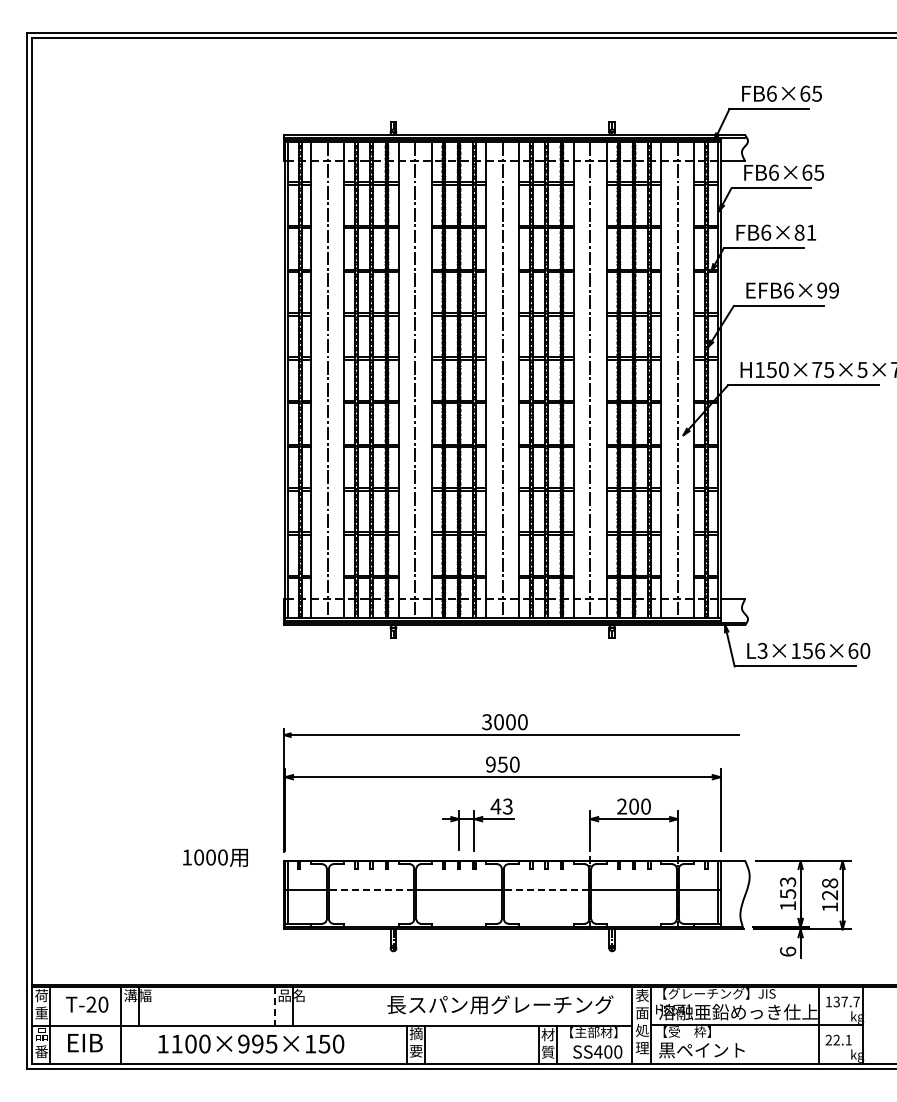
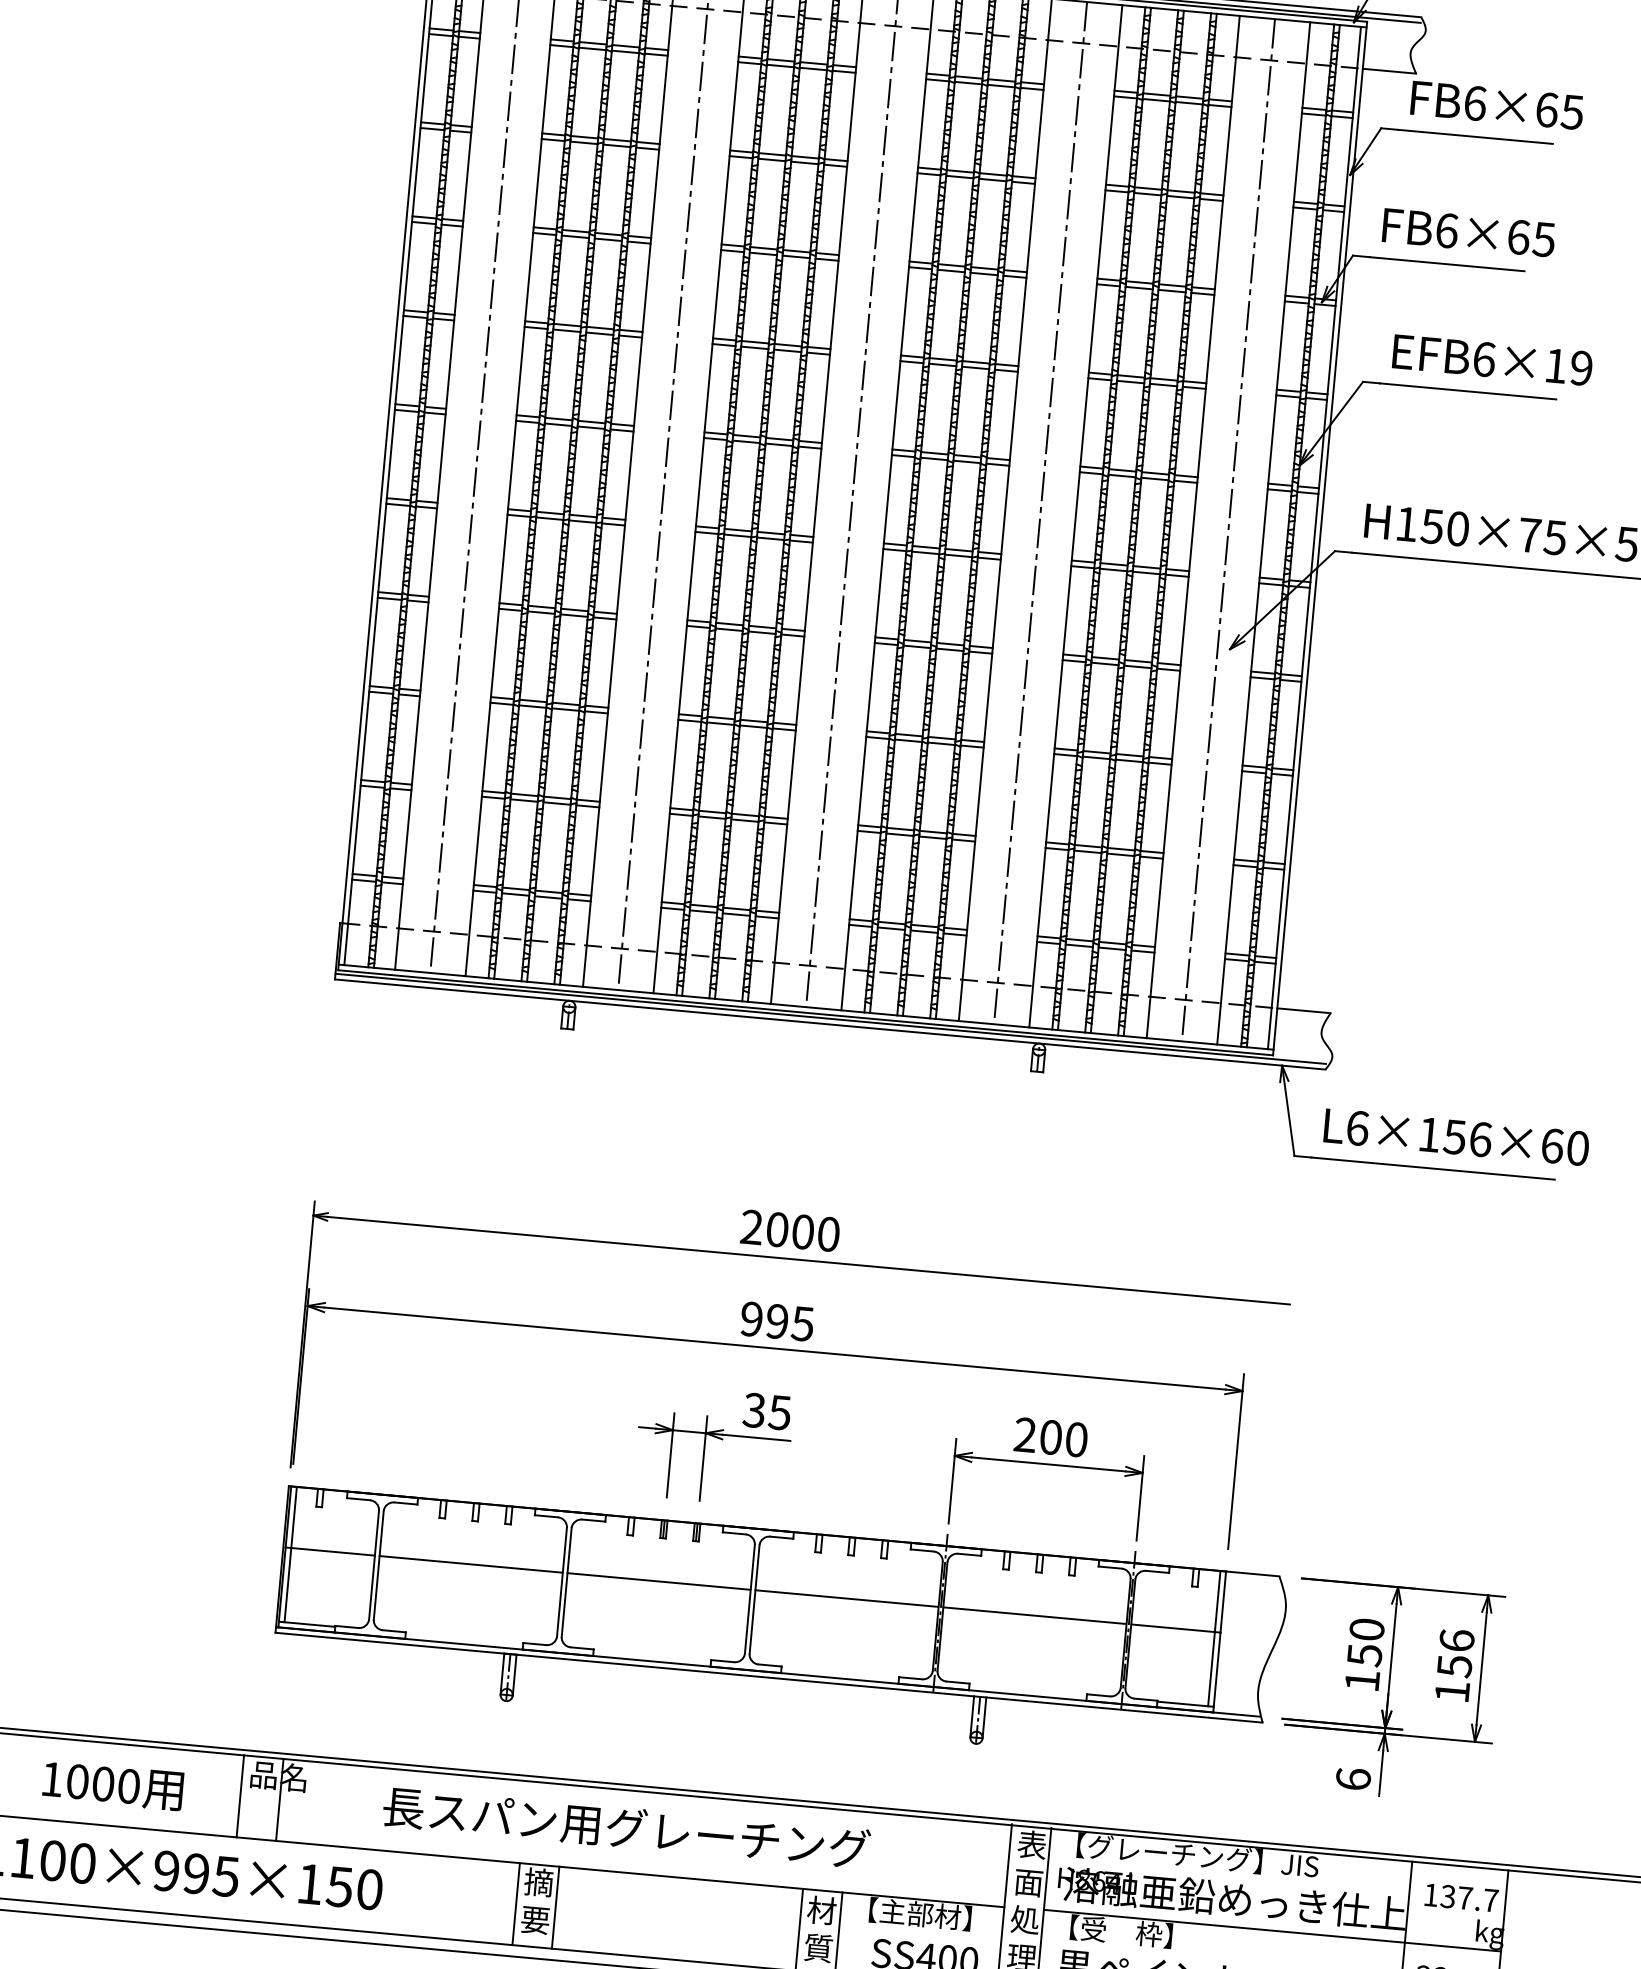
text: (805, 232) -> (1531, 237), FB6×81 -> FB6×65
text: (821, 290) -> (1554, 365), EFB6×99 -> EFB6×19
text: (762, 650) -> (1357, 1127), L3×156×60 -> L6×156×60
text: (486, 722) -> (750, 1227), 3000 -> 2000
text: (508, 764) -> (789, 1322), 950 -> 995
text: (501, 806) -> (766, 1411), 43 -> 35
text: (215, 857) -> (113, 1784), moved
text: (788, 882) -> (1367, 1630), 153 -> 150
line: (371, 889) -> (470, 1564), dashed -> solid
line: (546, 889) -> (846, 1598), dashed -> solid
text: (830, 889) -> (1456, 1653), 128 -> 156
text: (500, 1004) -> (626, 1827), moved
line: (274, 1006) -> (239, 1796), dashed -> solid

